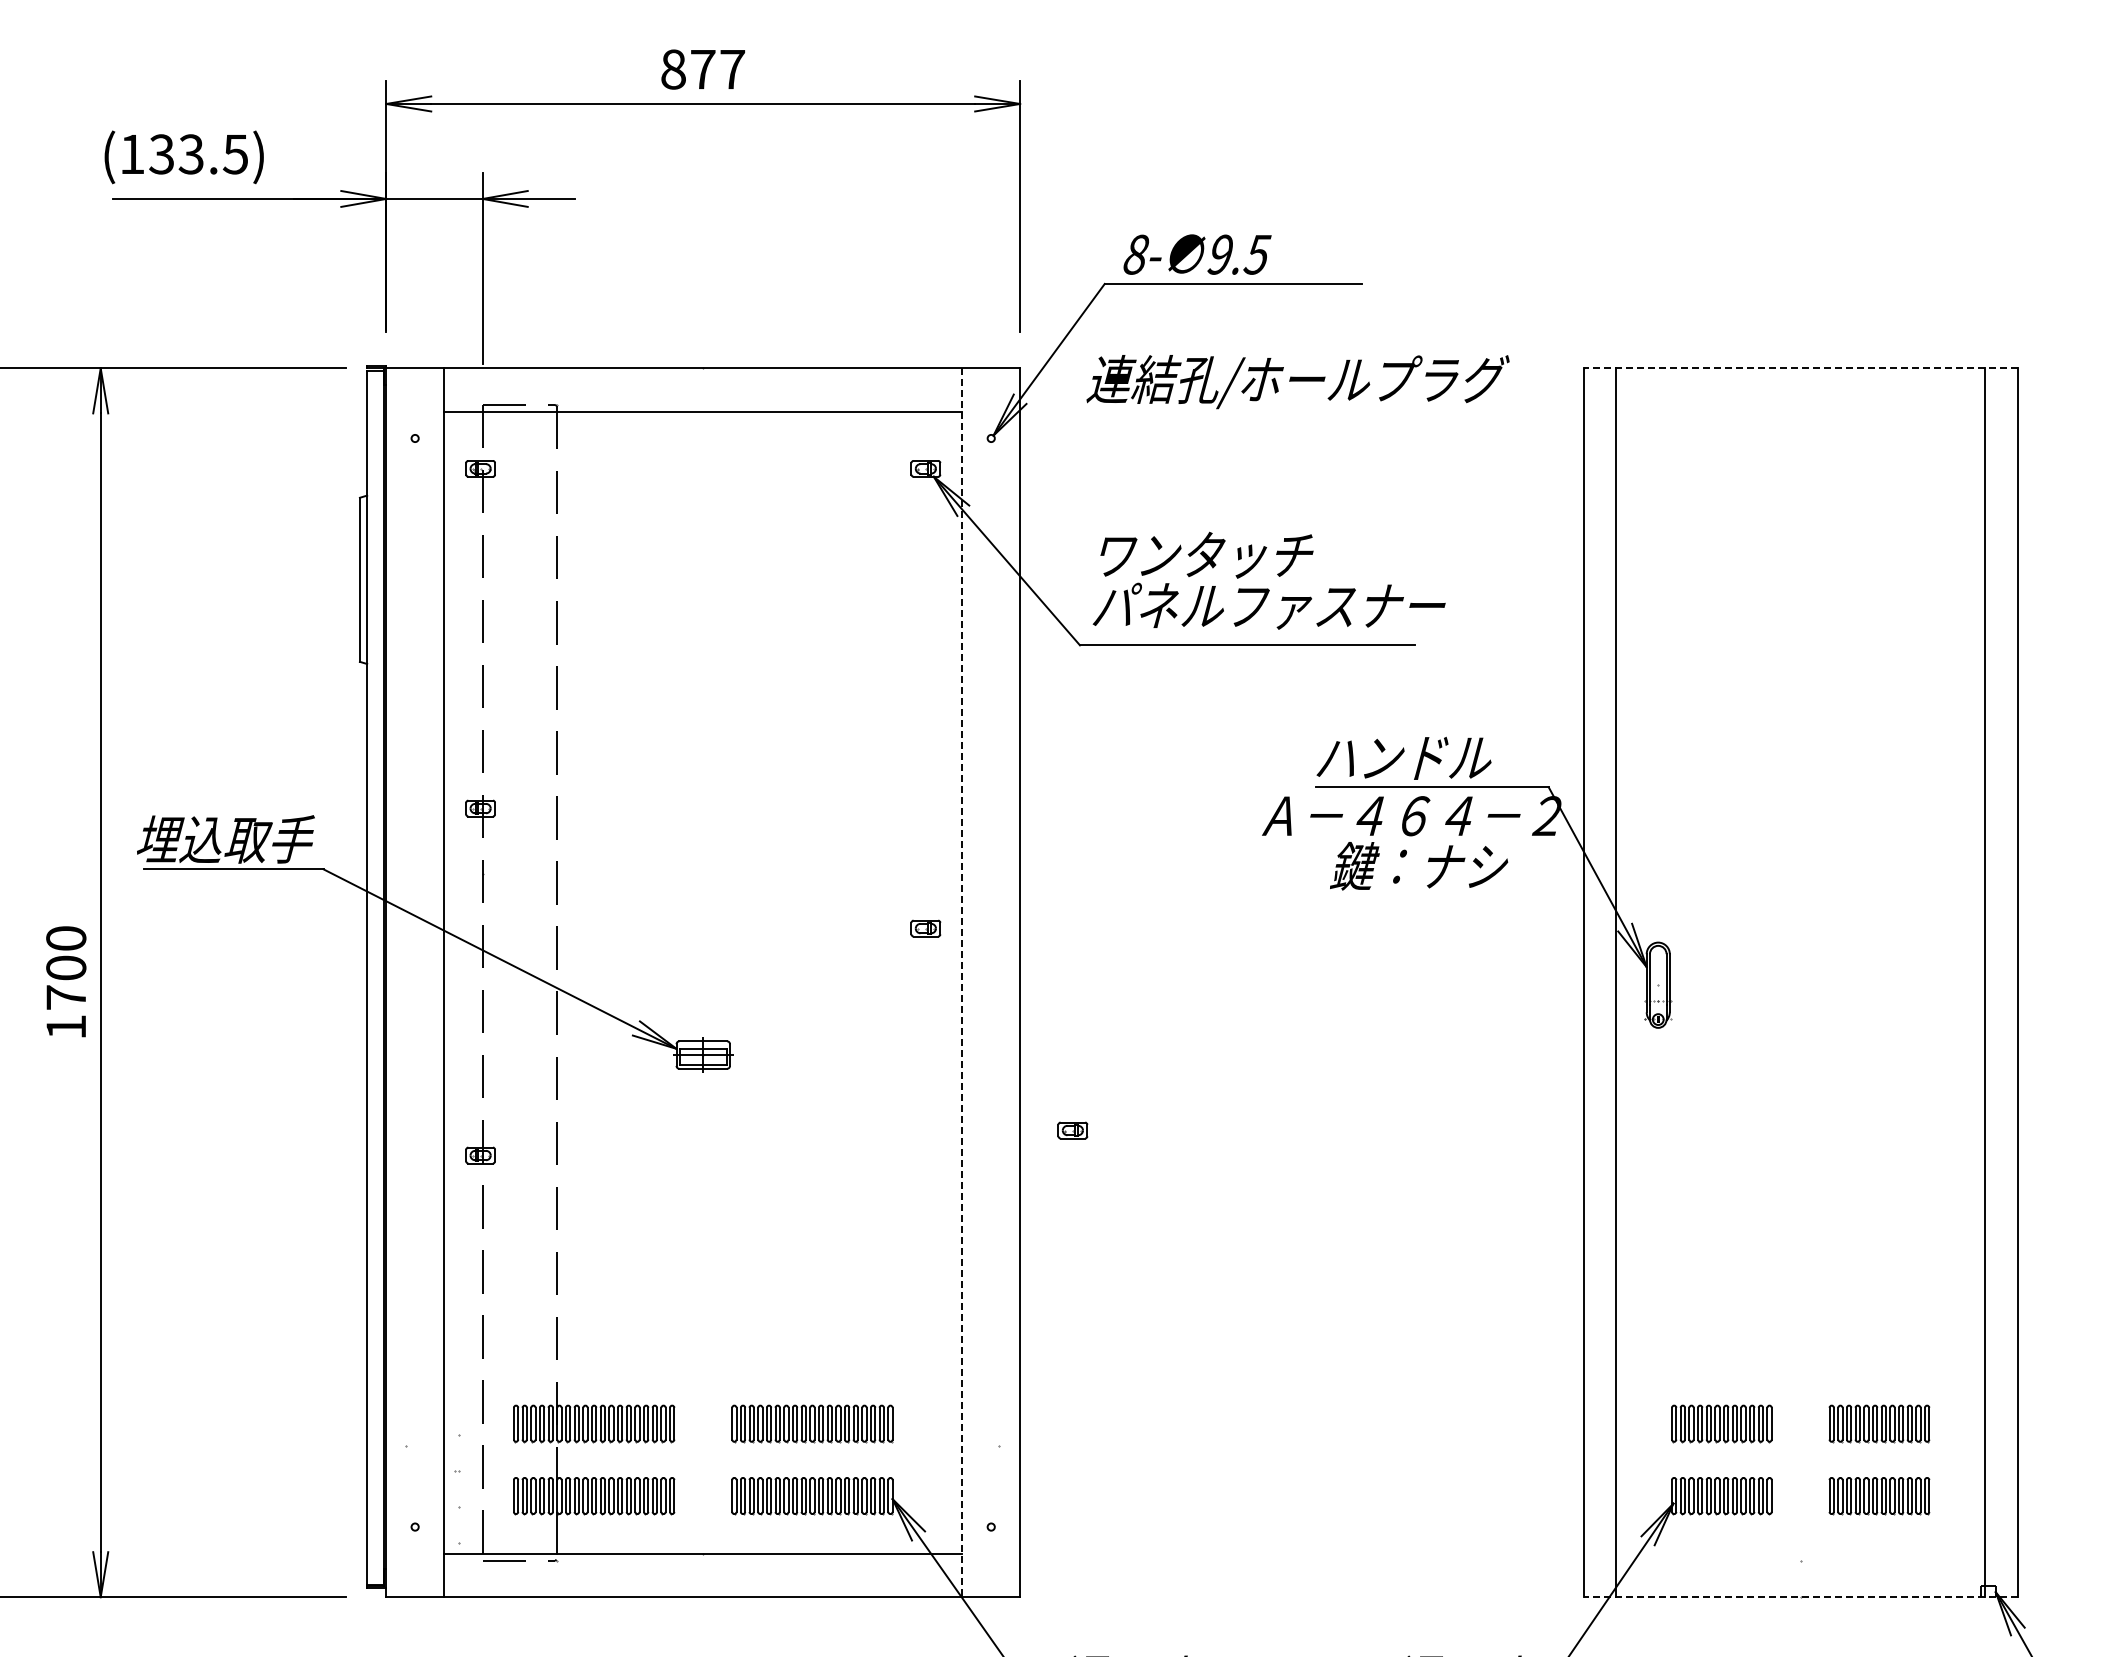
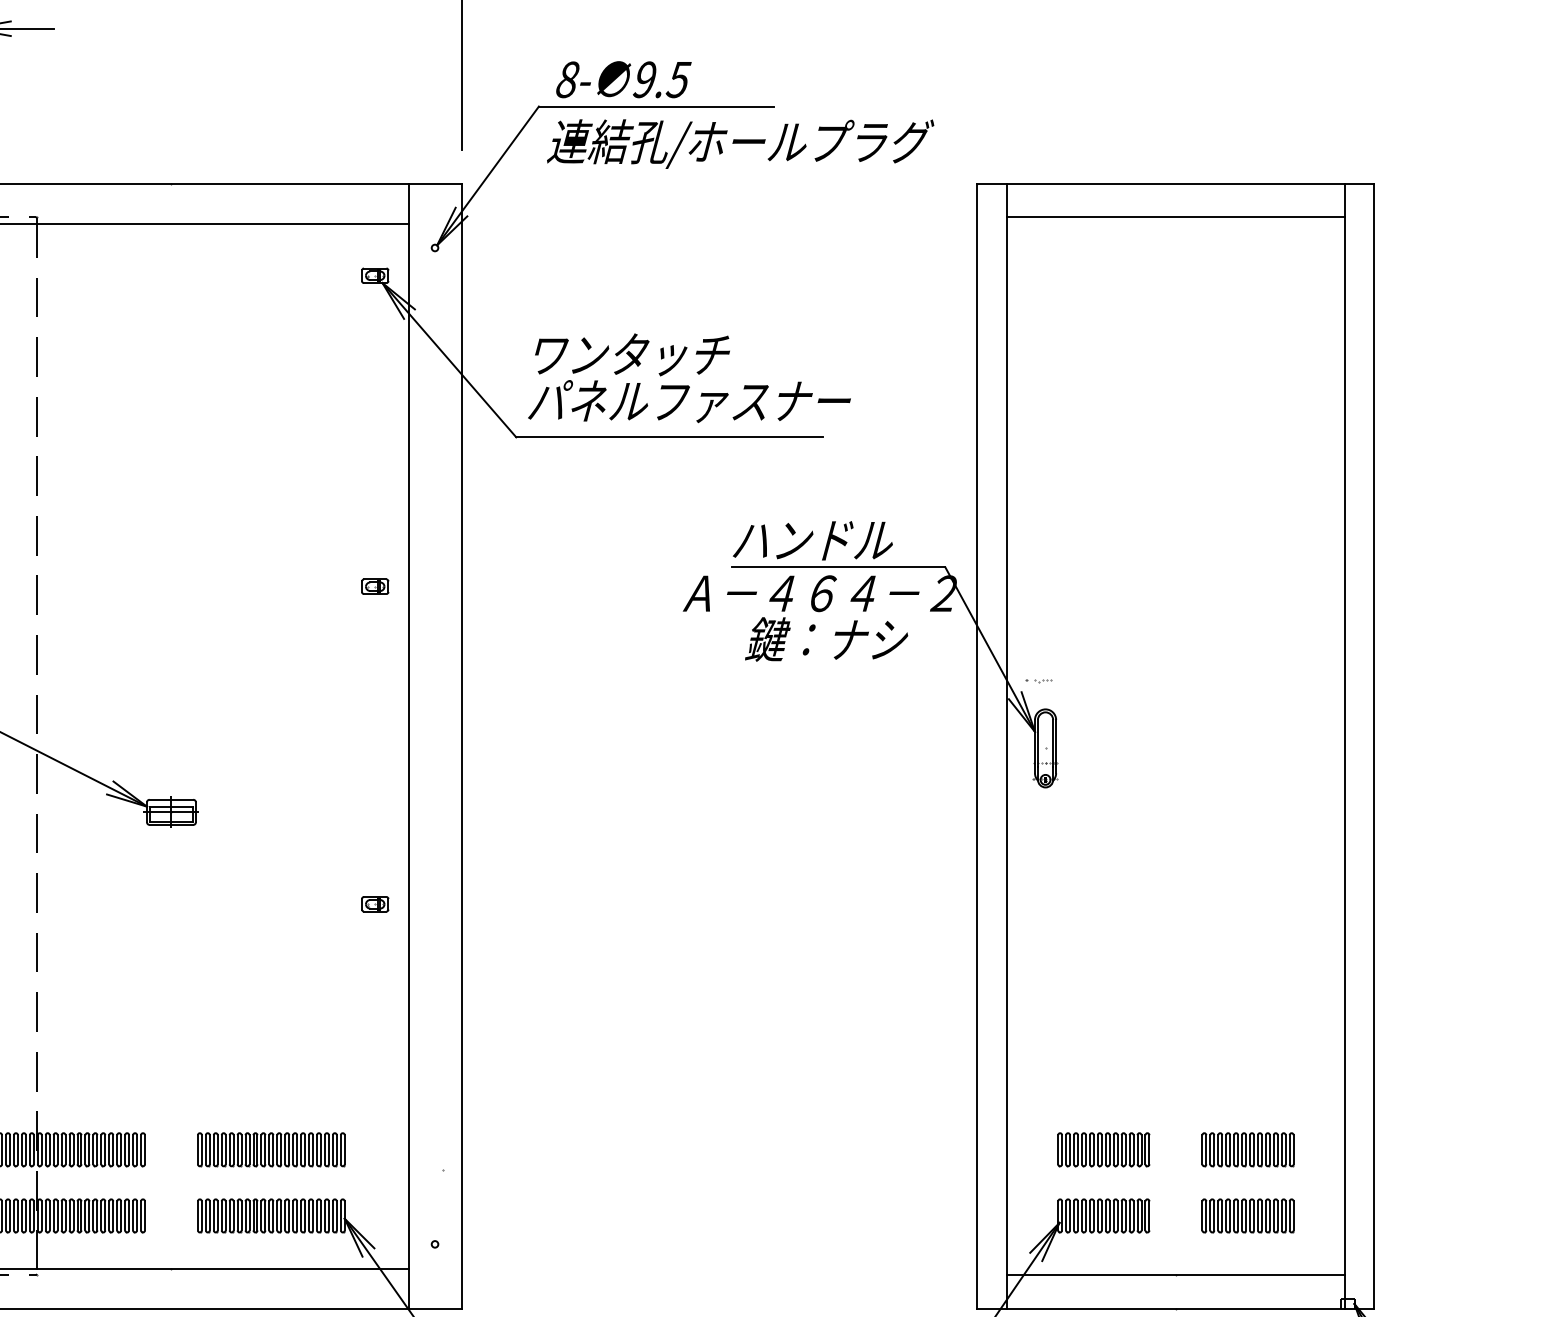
line: (1800, 368) -> (1175, 183), dashed -> solid
text: (1297, 382) -> (740, 144), moved
line: (1800, 404) -> (1175, 216), added
part: (1650, 911) -> (1038, 680), added
part: (925, 928) -> (374, 586), moved
line: (962, 983) -> (408, 746), dashed -> solid
part: (1072, 1130) -> (374, 904), moved
line: (1800, 1561) -> (1175, 1275), added
line: (1800, 1597) -> (1175, 1308), dashed -> solid

